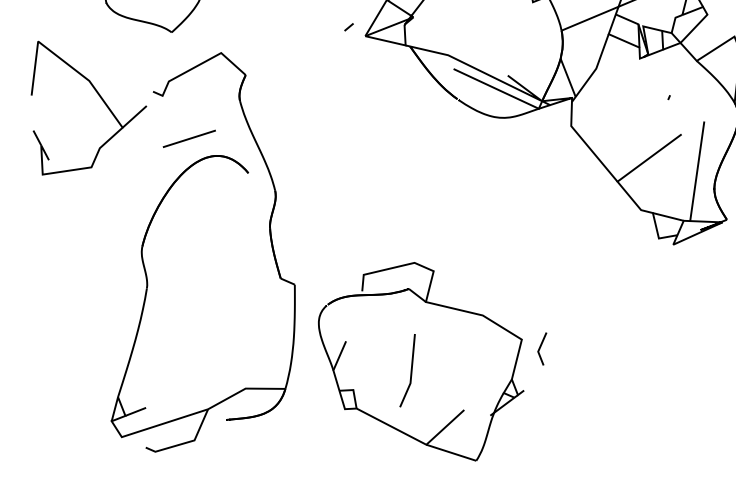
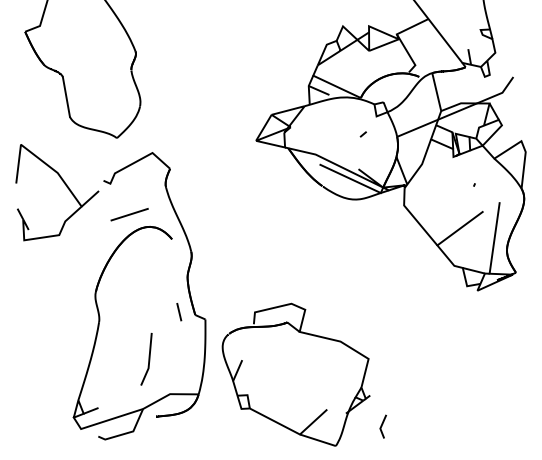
line: (347, 27) -> (362, 134), moved
line: (258, 274) -> (179, 312), added
line: (541, 348) -> (382, 426), moved
line: (410, 369) -> (148, 358), moved

